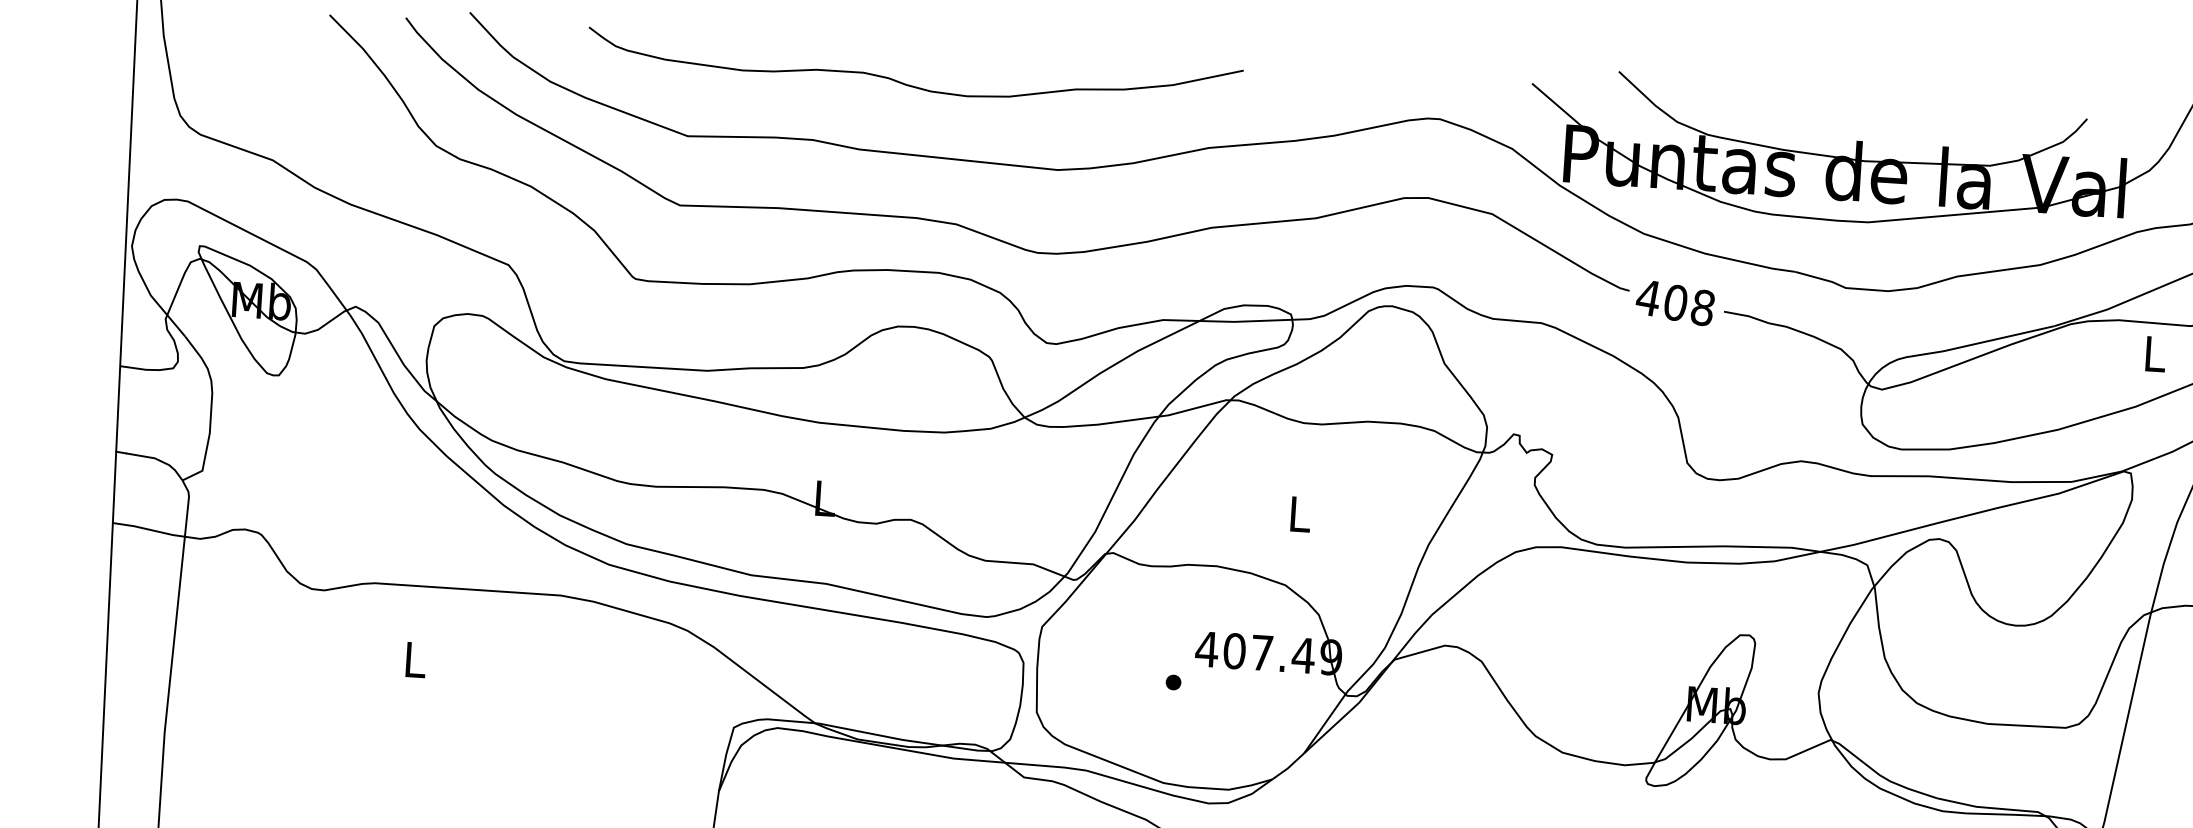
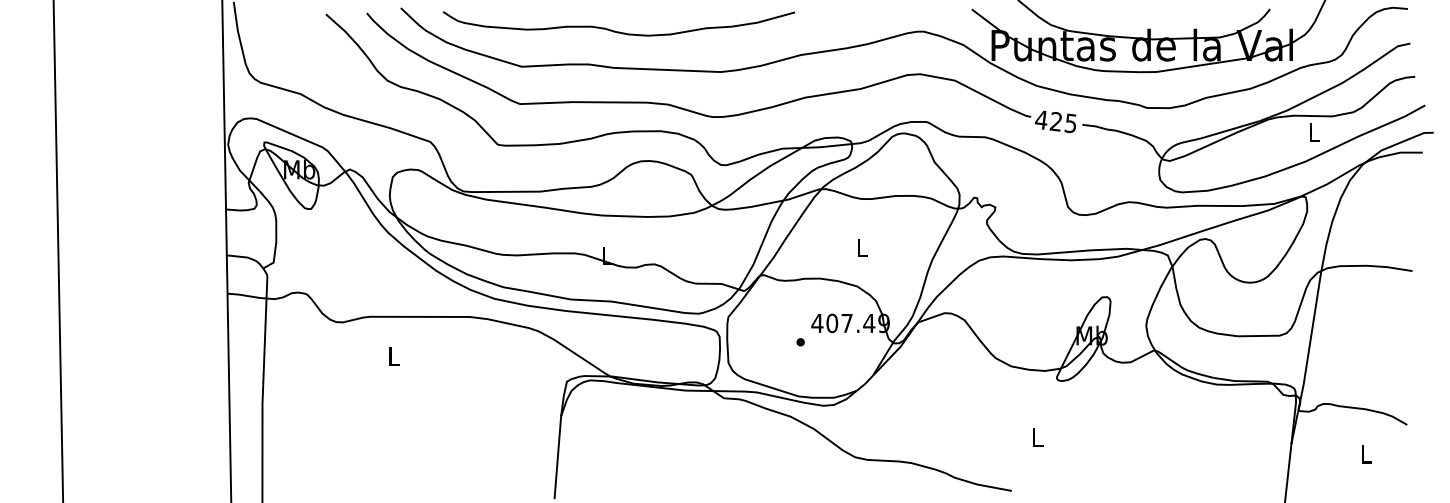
curve: (907, 82) -> (615, 30), moved
text: (1687, 304) -> (1062, 122), 408 -> 425

